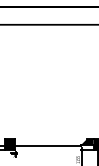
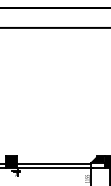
line: (47, 149) -> (53, 167), added

